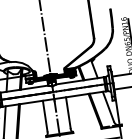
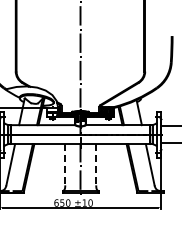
line: (68, 112) -> (96, 164), solid -> dashed
line: (45, 115) -> (65, 164), solid -> dashed

